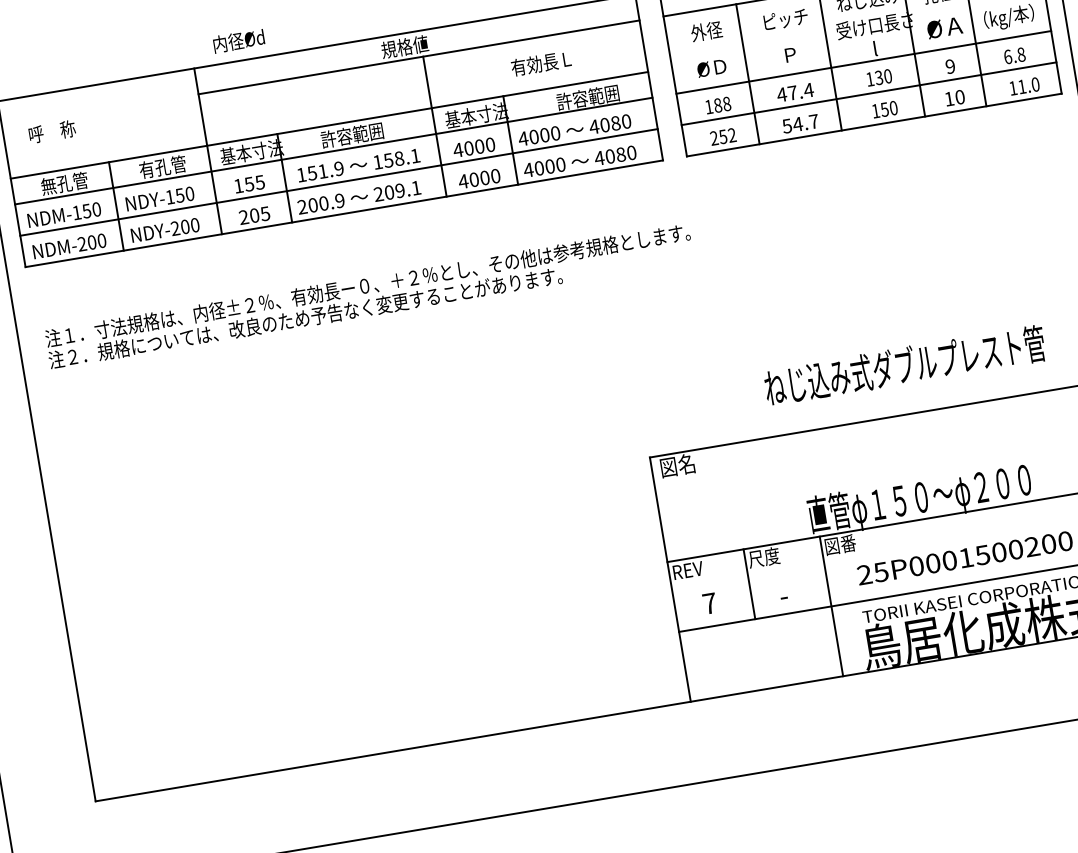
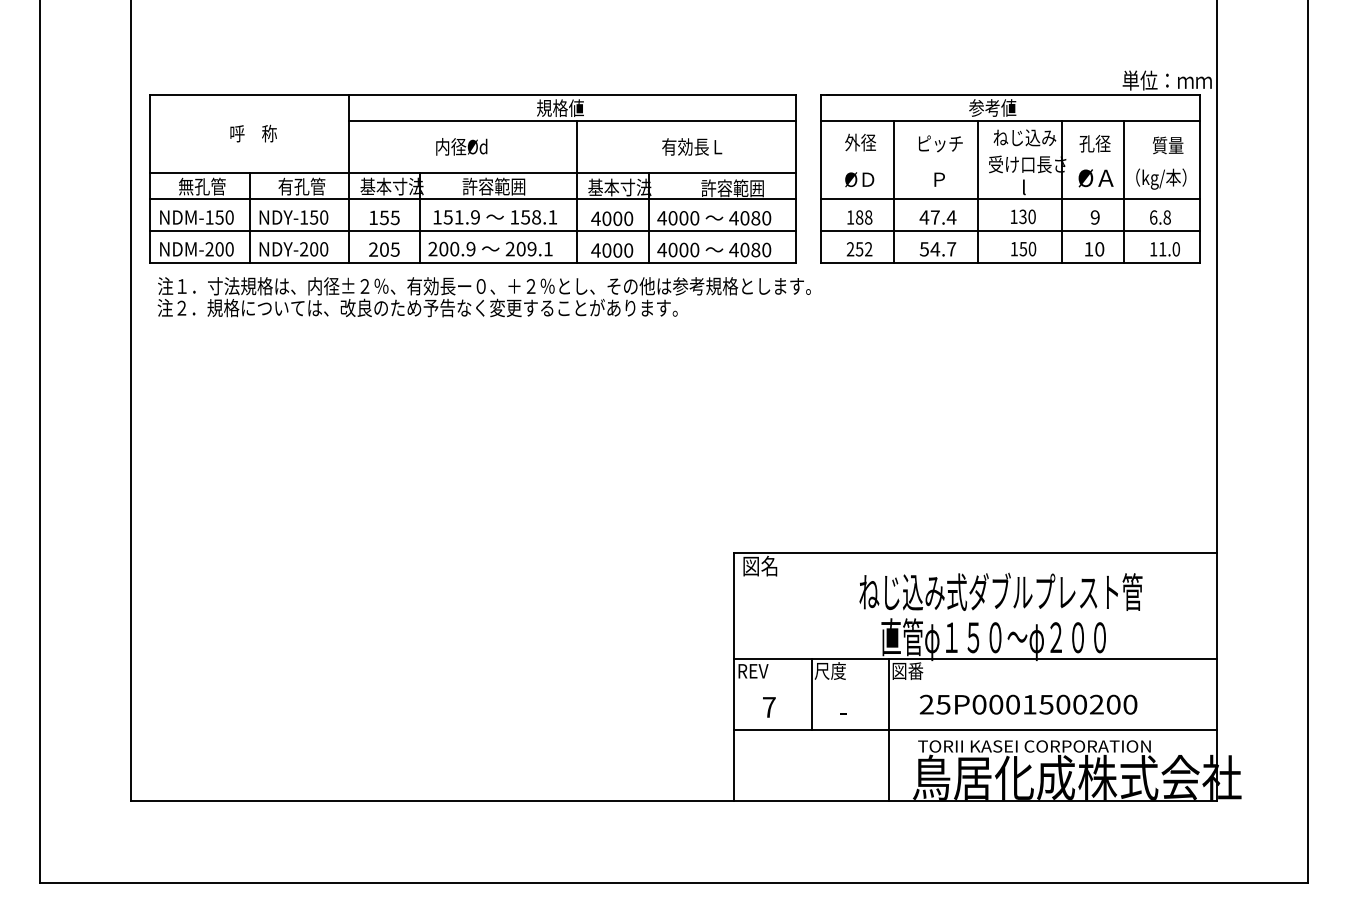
text: (238, 40) -> (461, 146), moved
text: (52, 131) -> (253, 133), moved
text: (368, 296) -> (483, 297), moved
text: (904, 365) -> (1000, 591), moved

